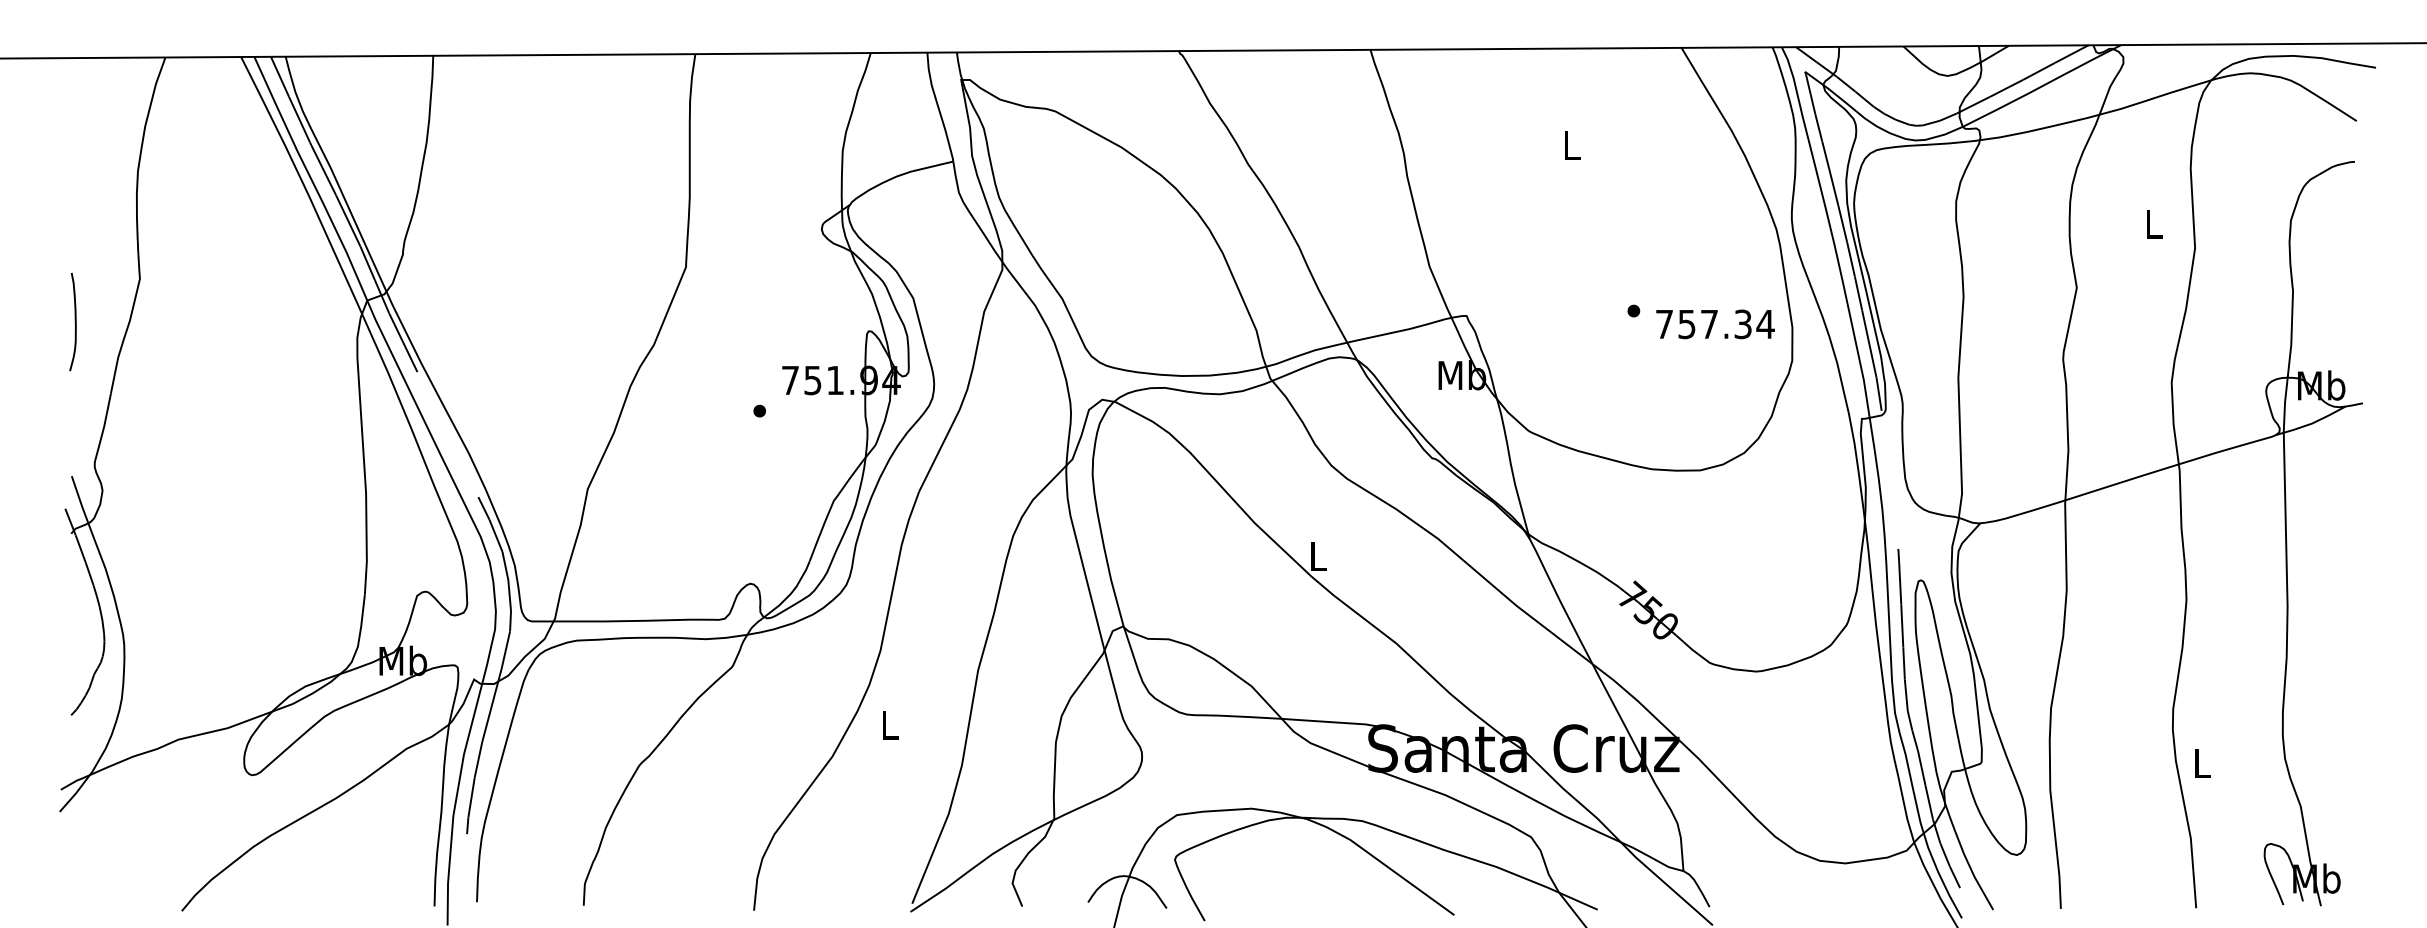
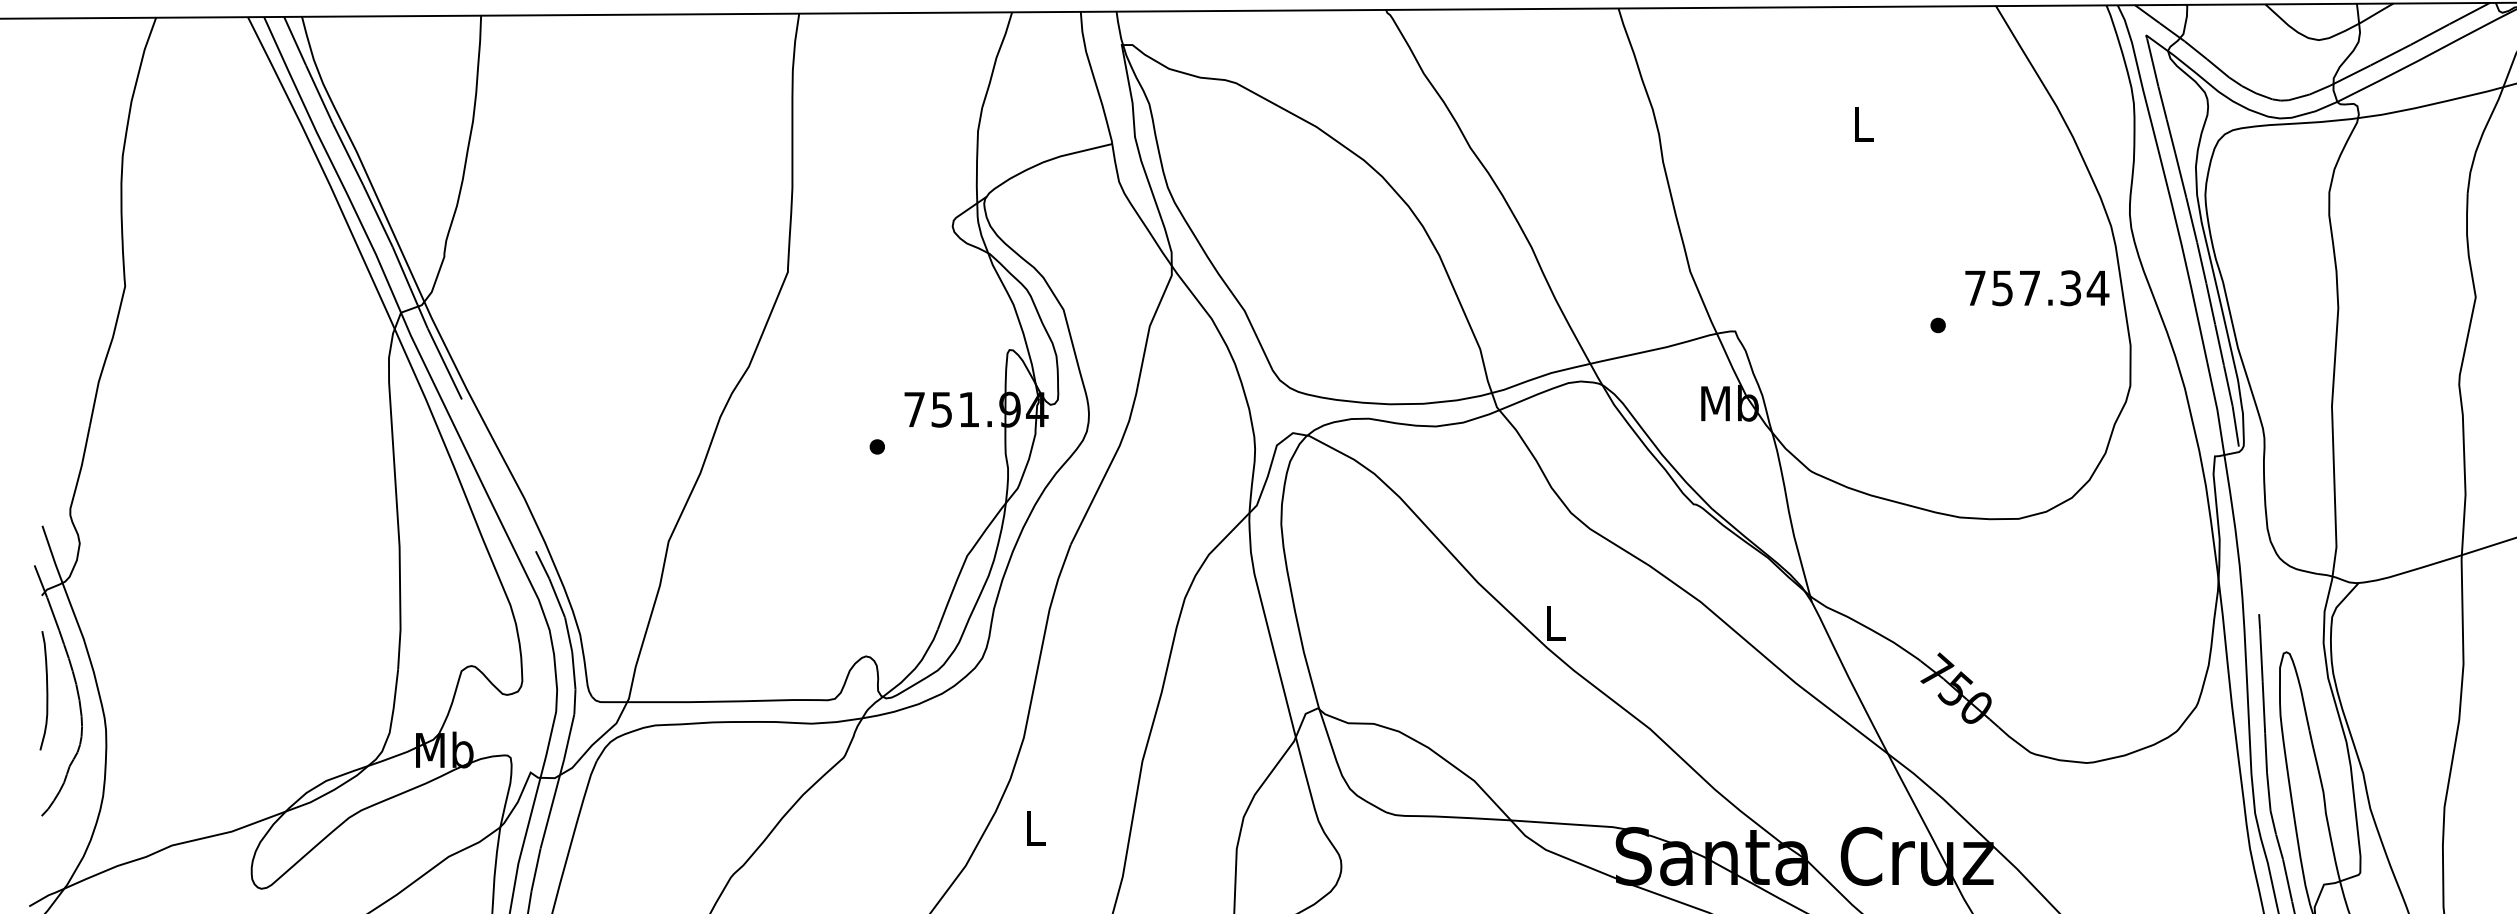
curve: (74, 321) -> (45, 690), moved
text: (1715, 324) -> (2037, 288), moved

